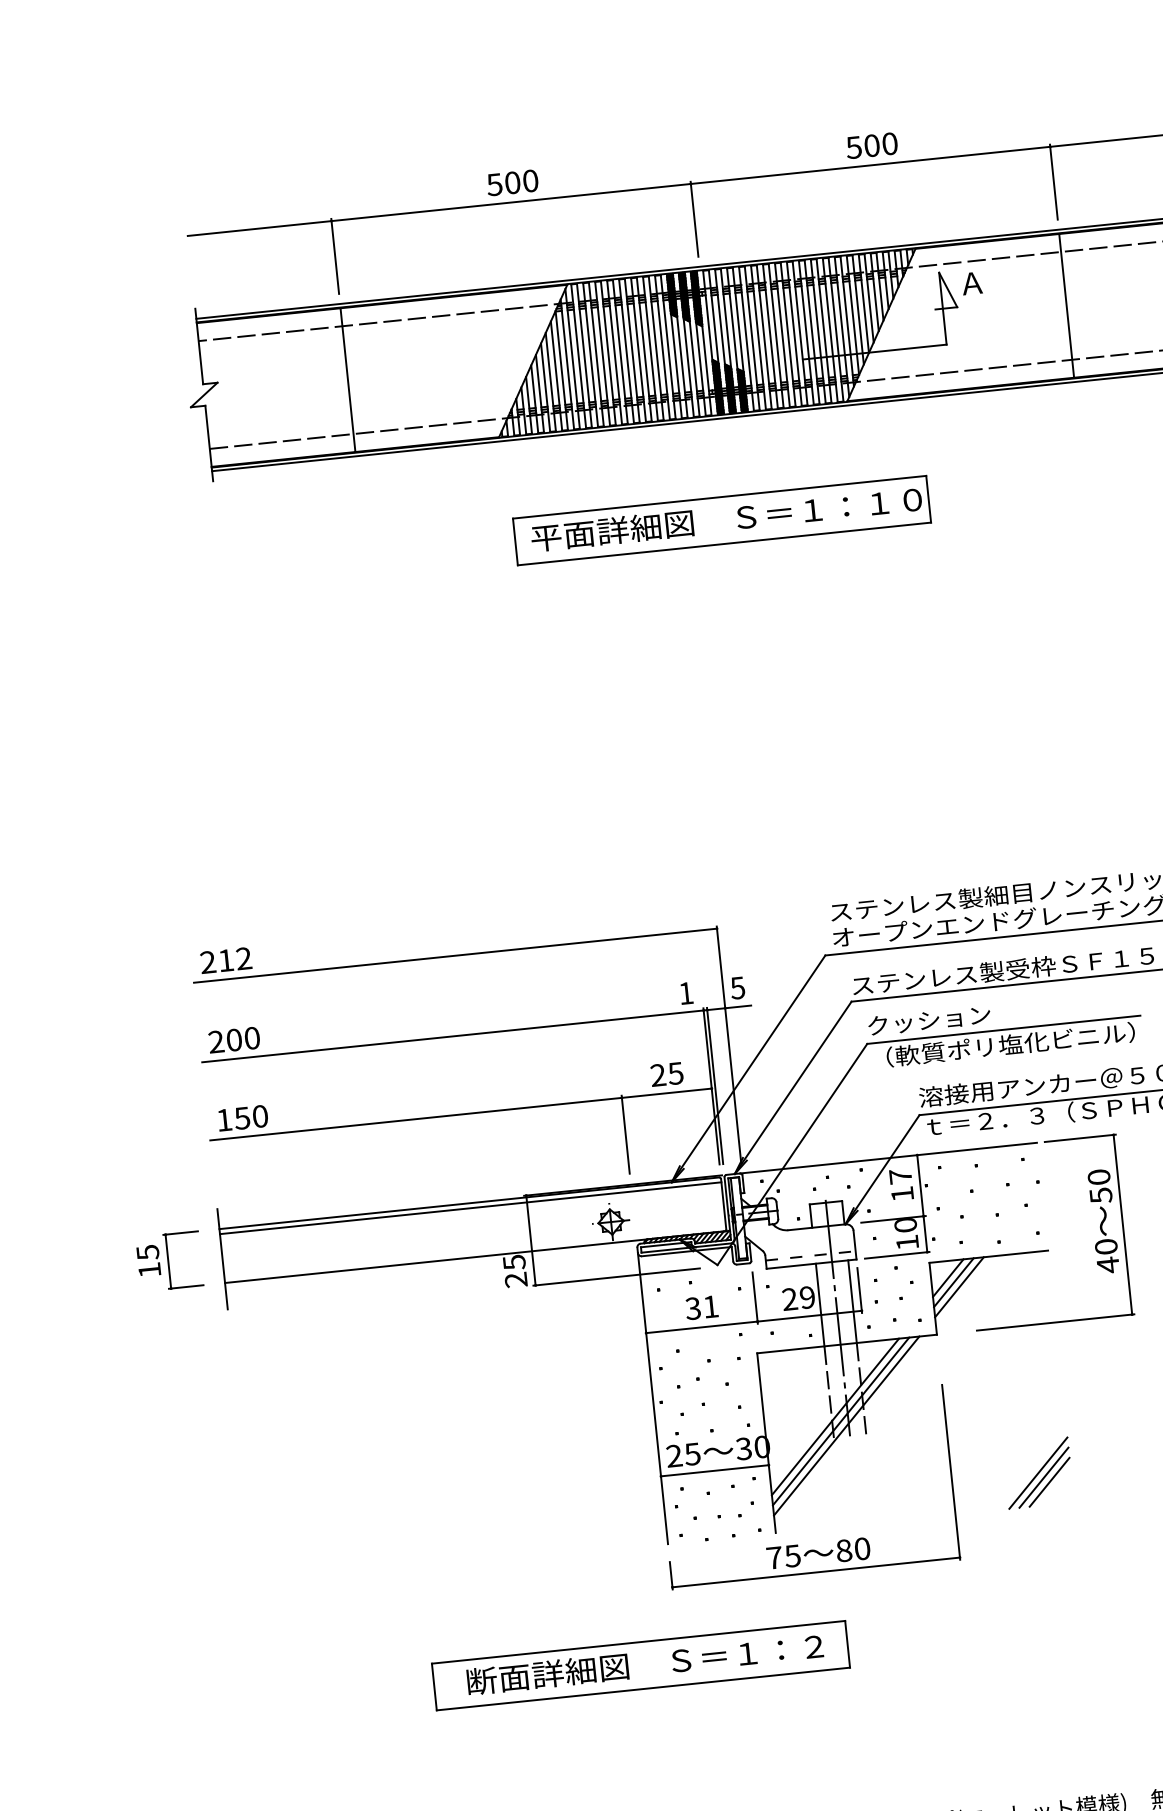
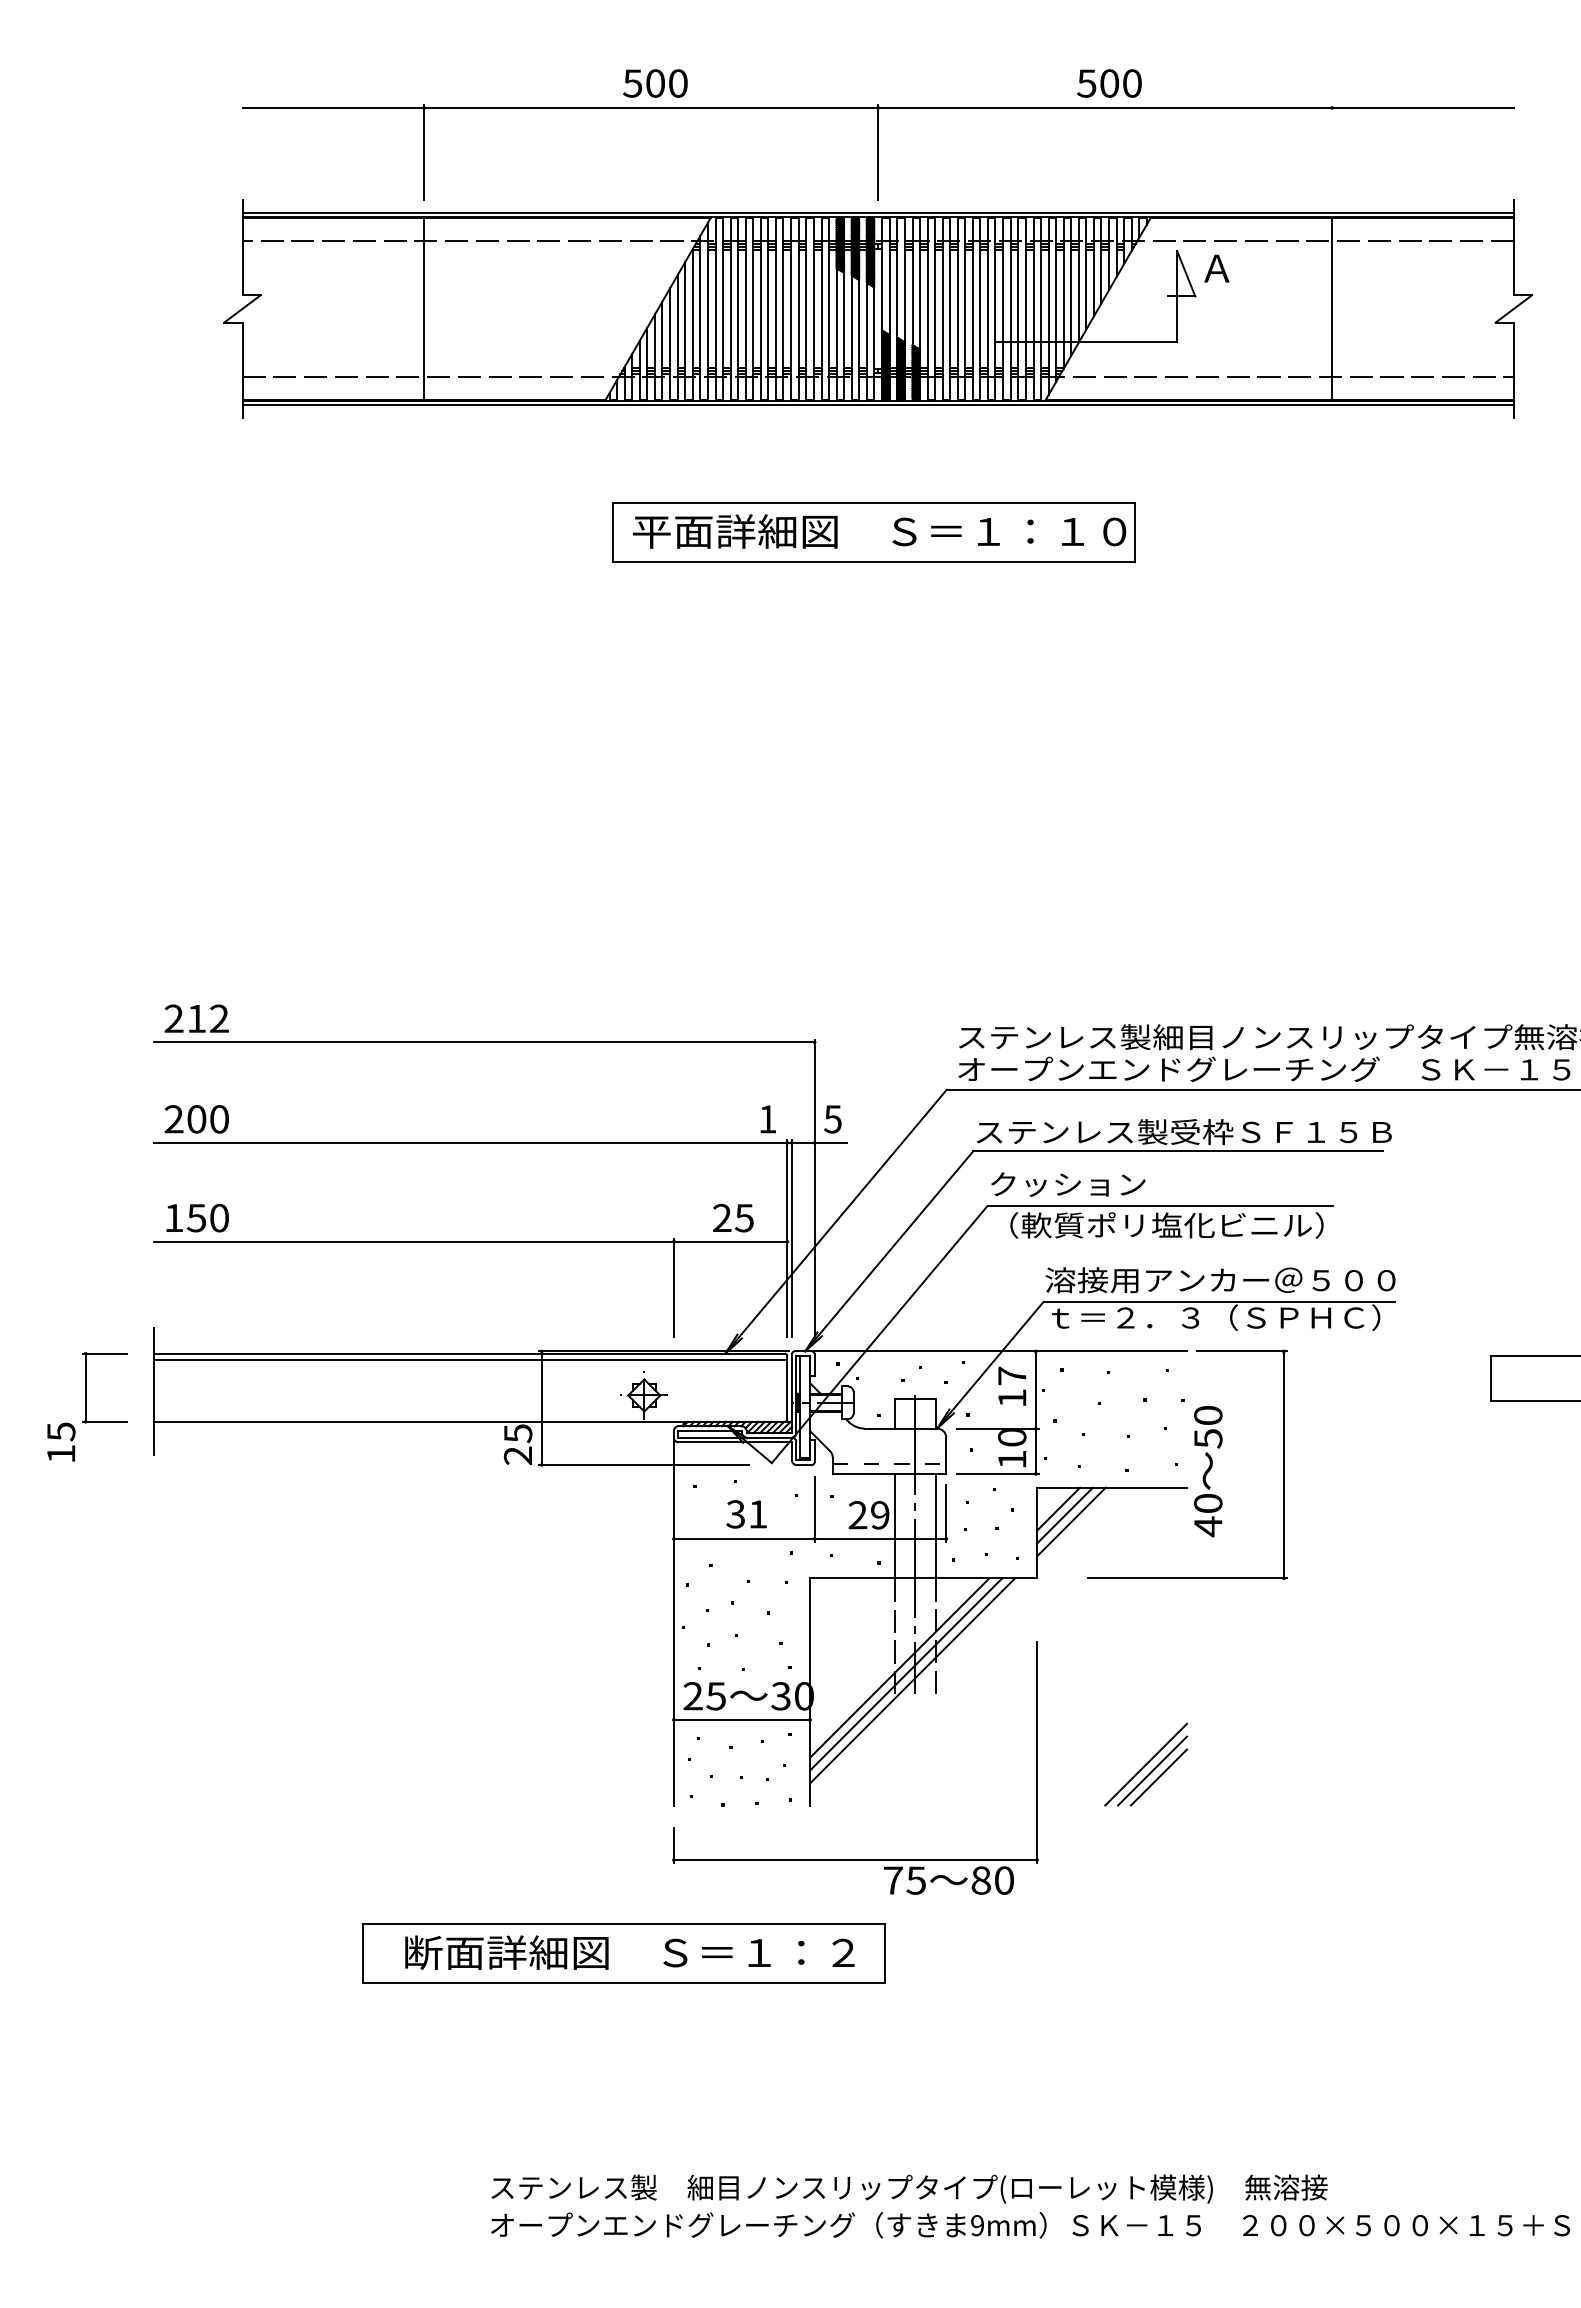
line: (1054, 182) -> (1332, 152), removed
text: (1103, 1221) -> (1208, 1471), moved
text: (148, 1260) -> (61, 1441), moved
text: (818, 1553) -> (948, 1880), moved

